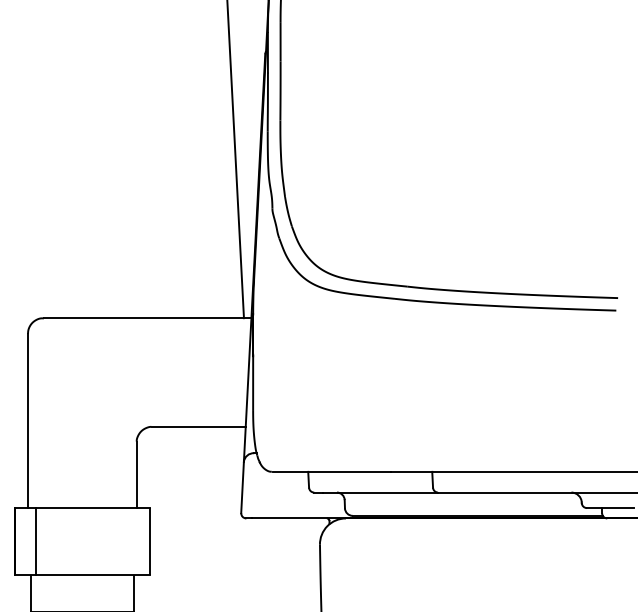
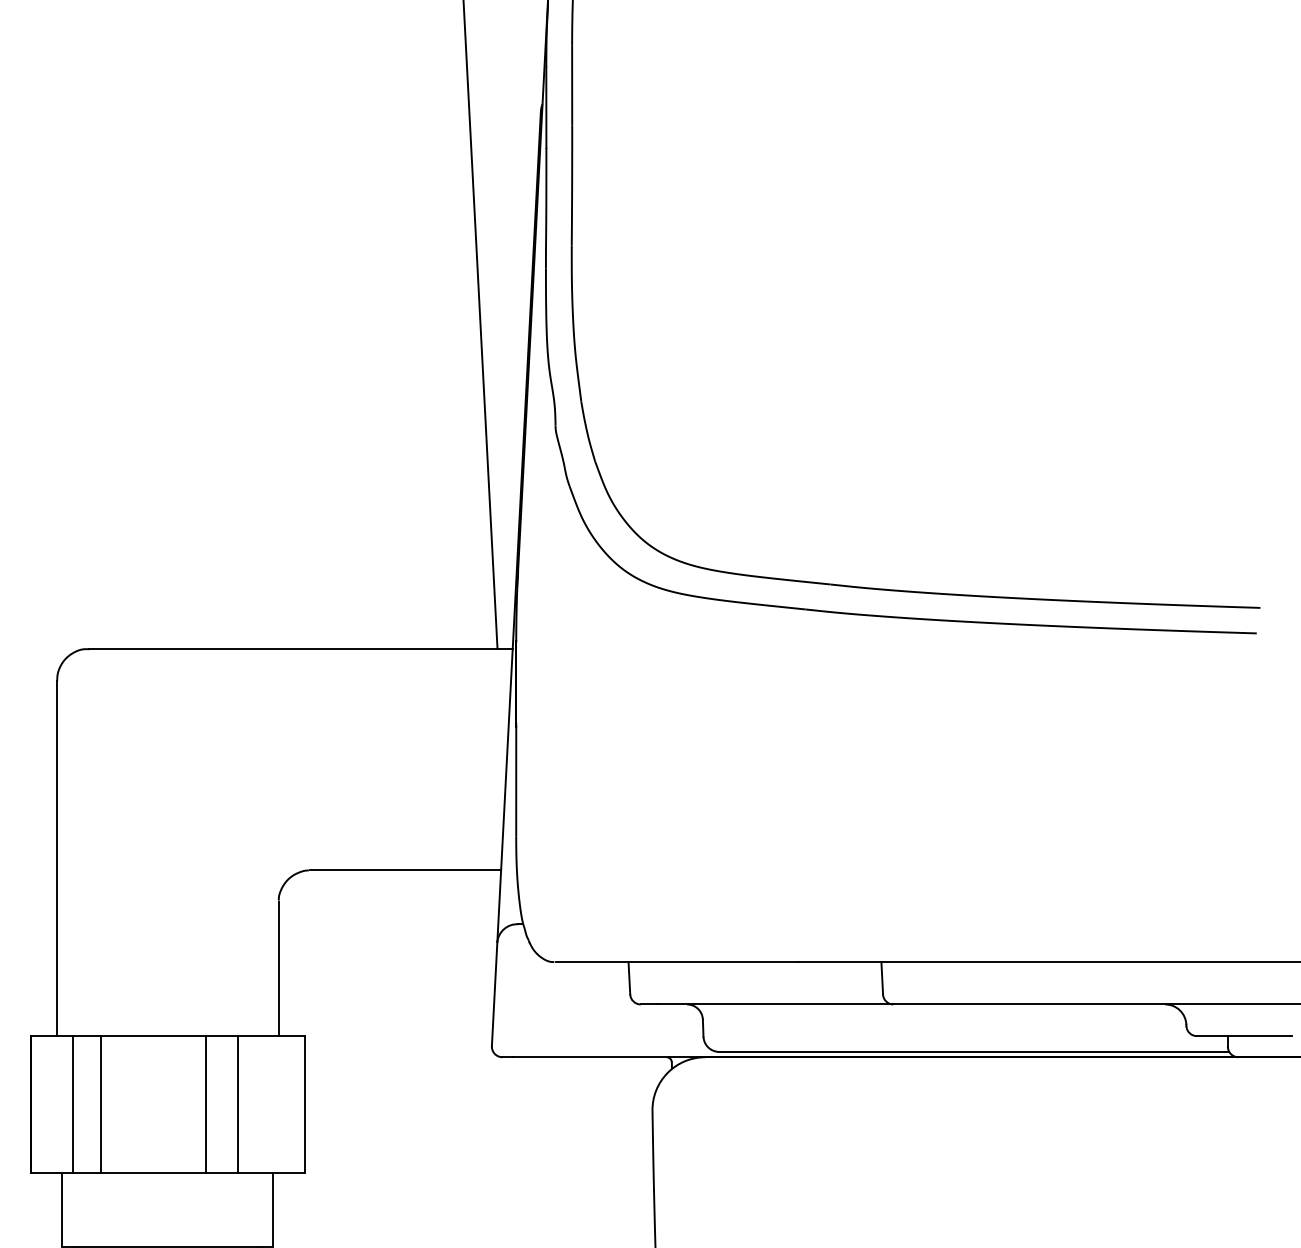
line: (49, 541) -> (100, 1104), added
line: (100, 541) -> (204, 1104), added
line: (116, 541) -> (237, 1104), added

